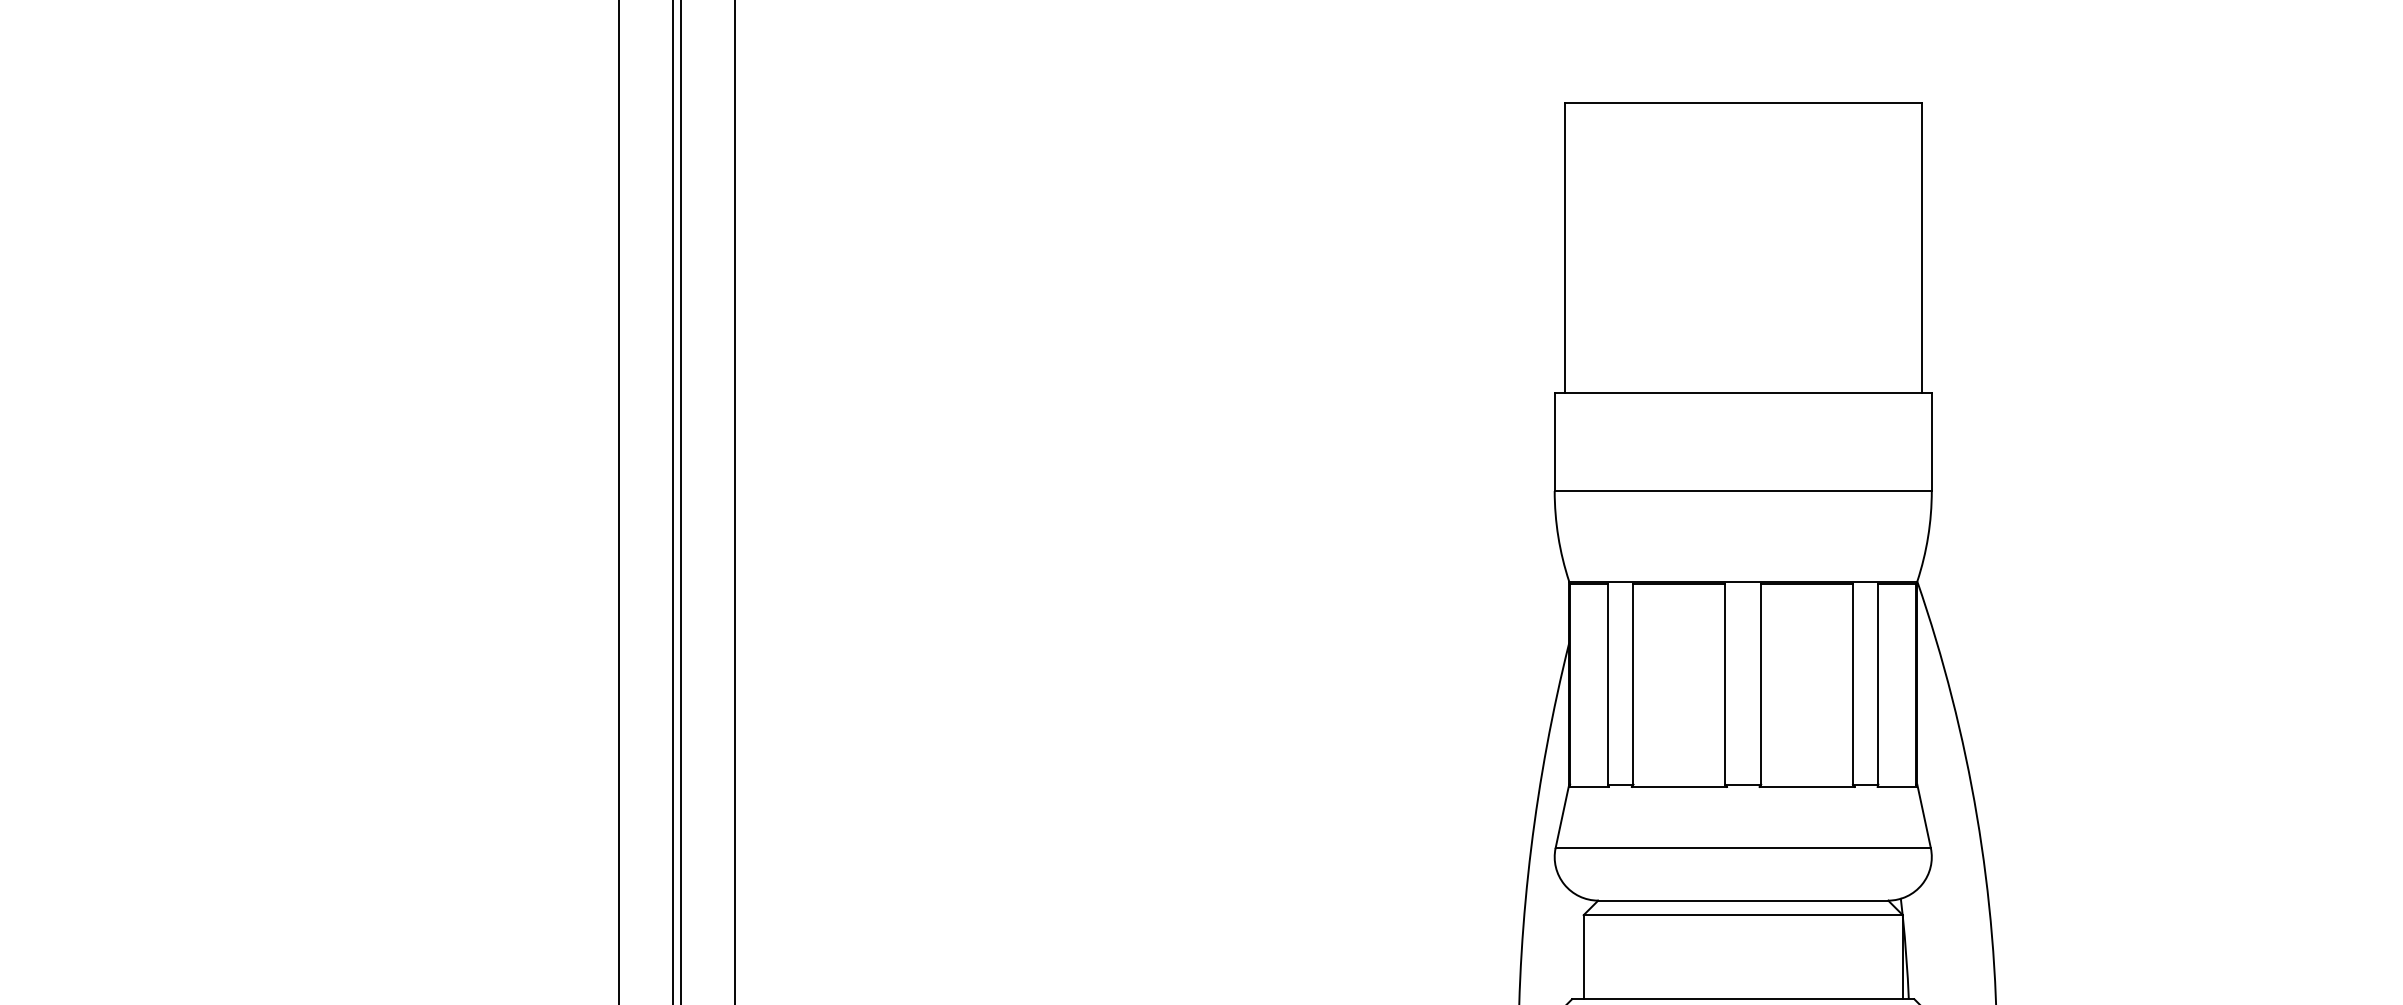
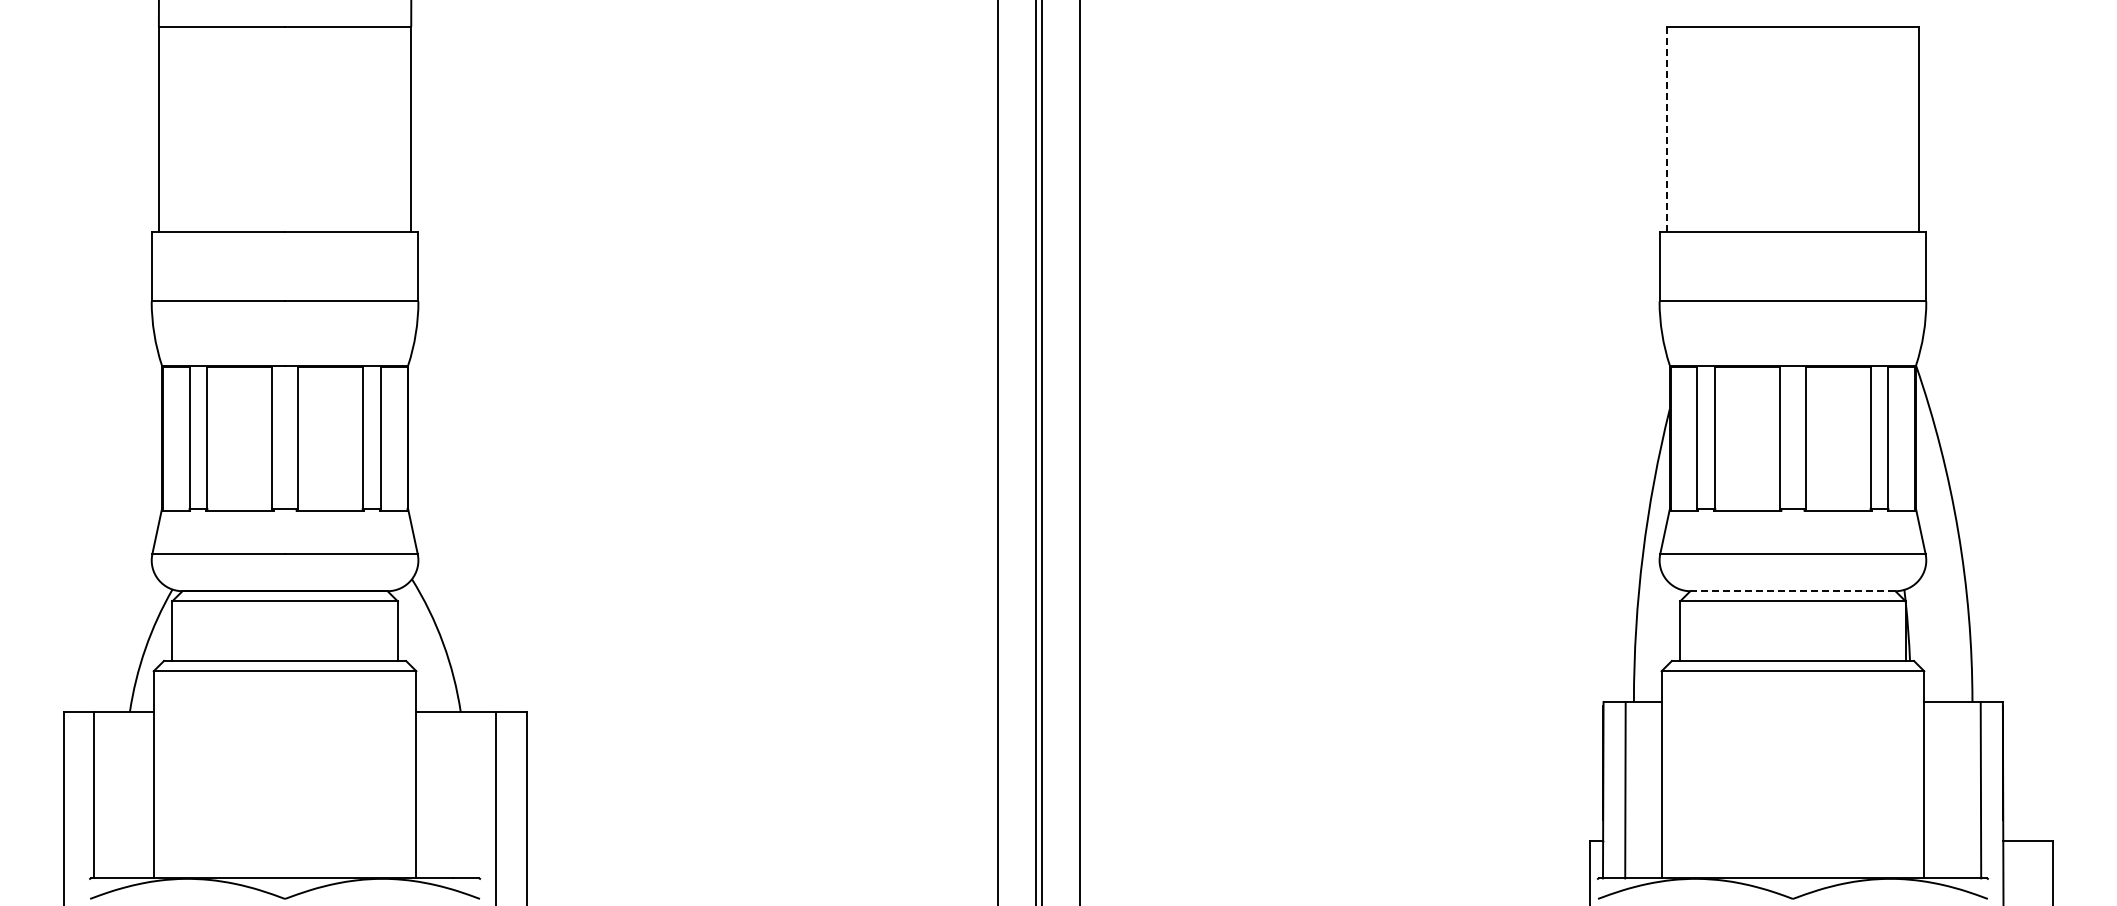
line: (1564, 247) -> (1666, 129), solid -> dashed
line: (1742, 901) -> (1792, 591), solid -> dashed

